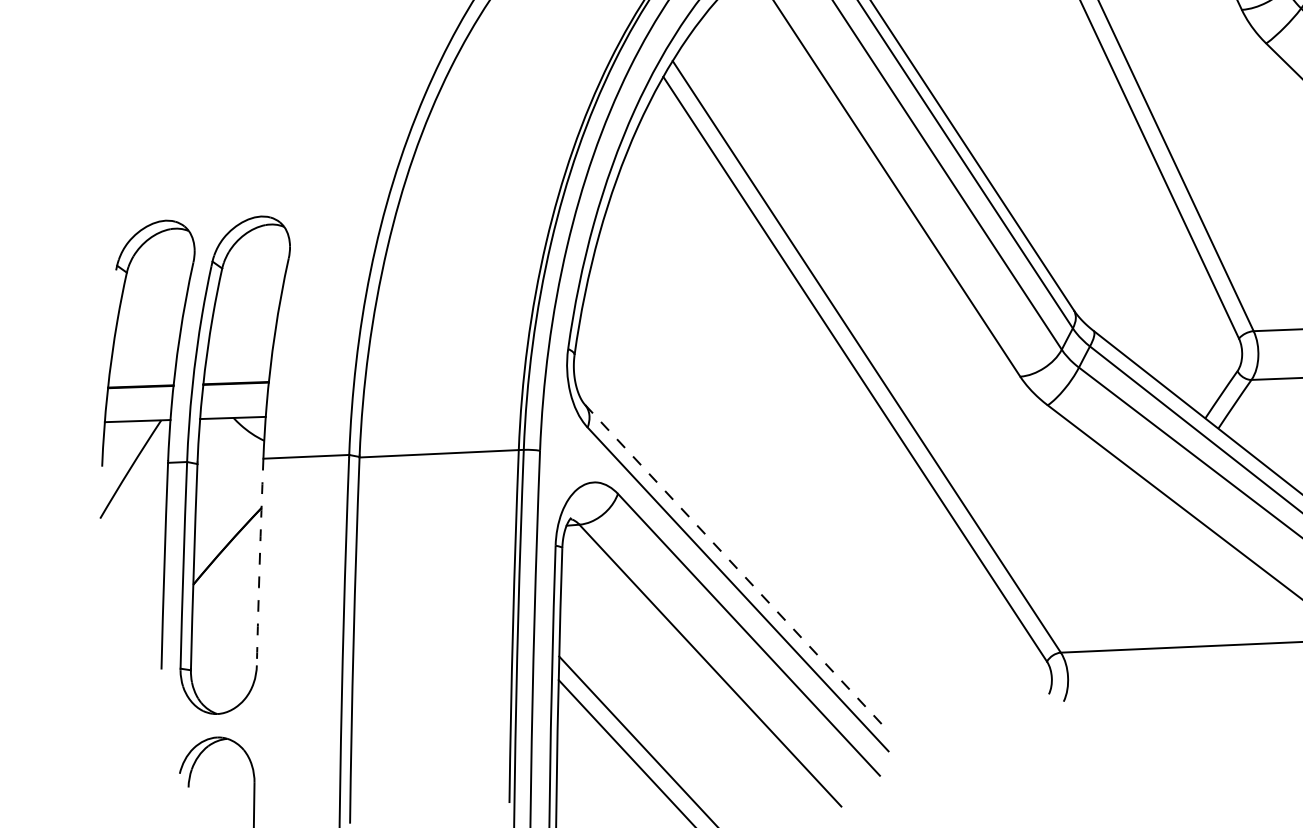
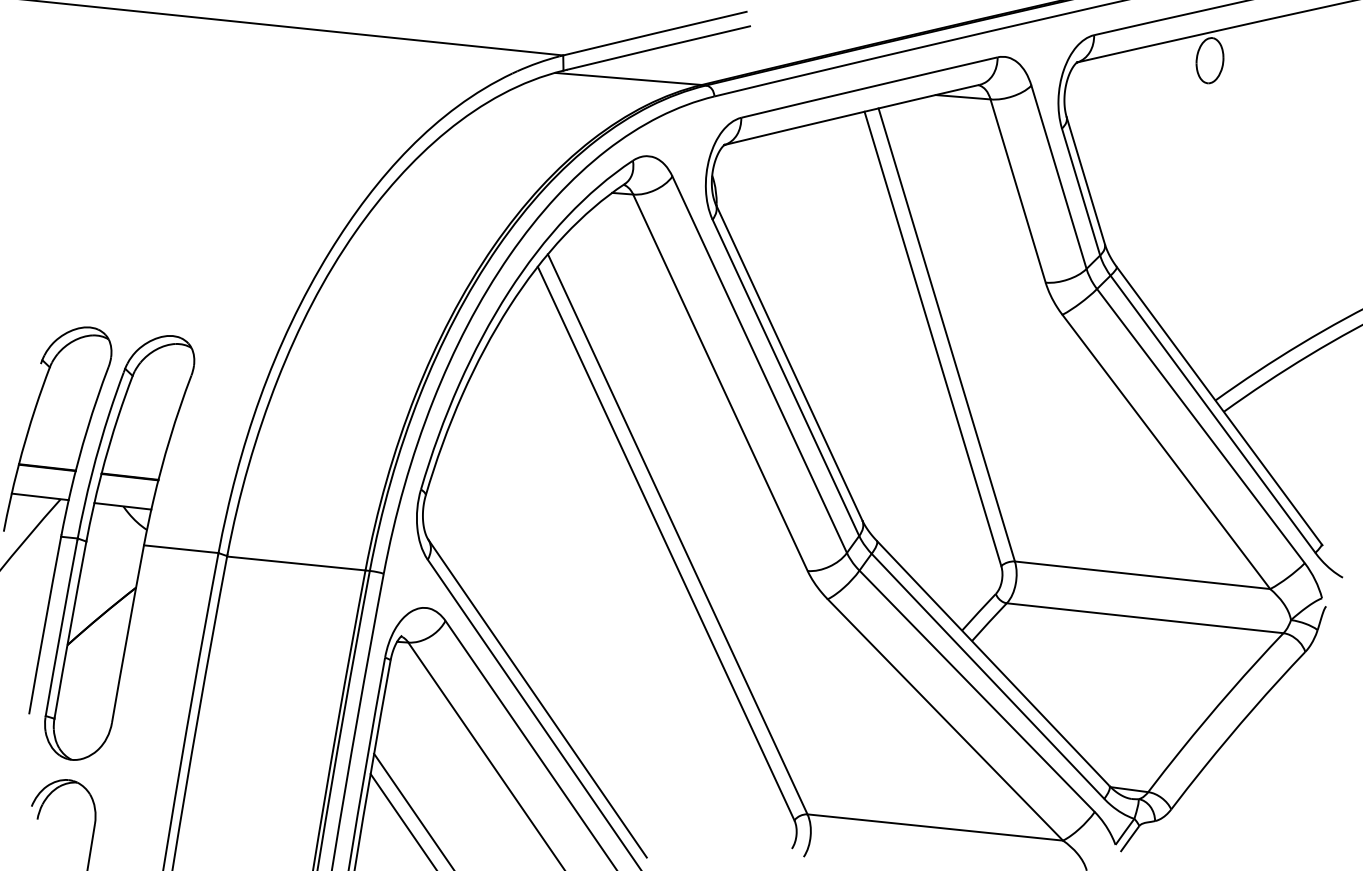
arc: (259, 562) -> (127, 634), dashed -> solid
line: (735, 566) -> (537, 698), dashed -> solid

